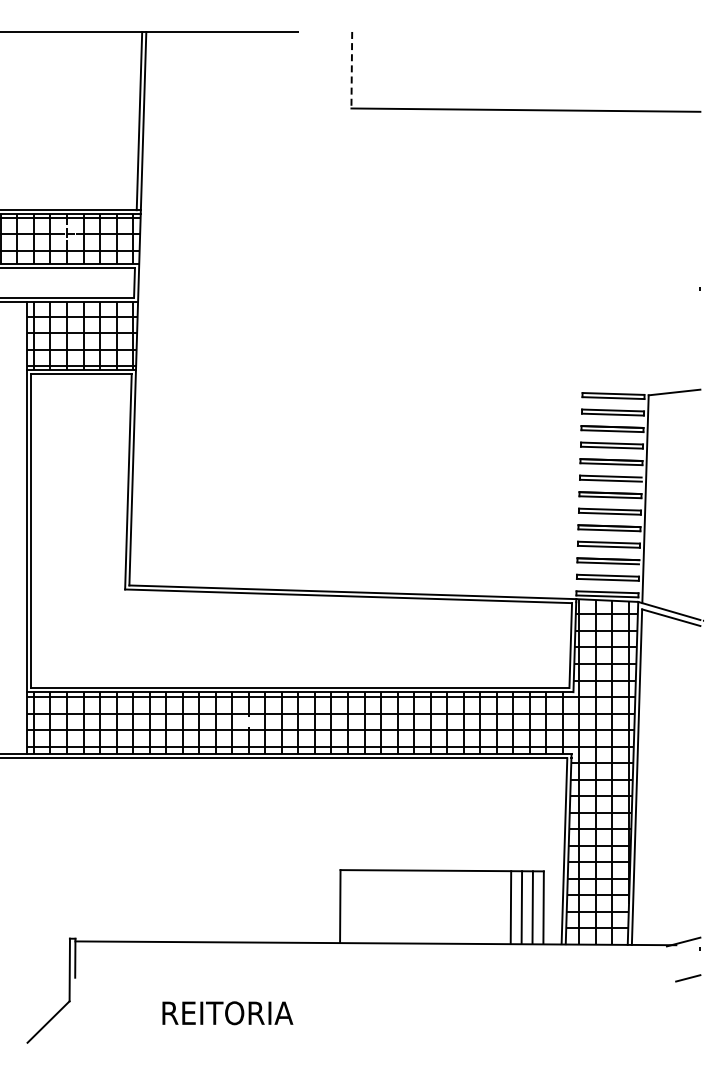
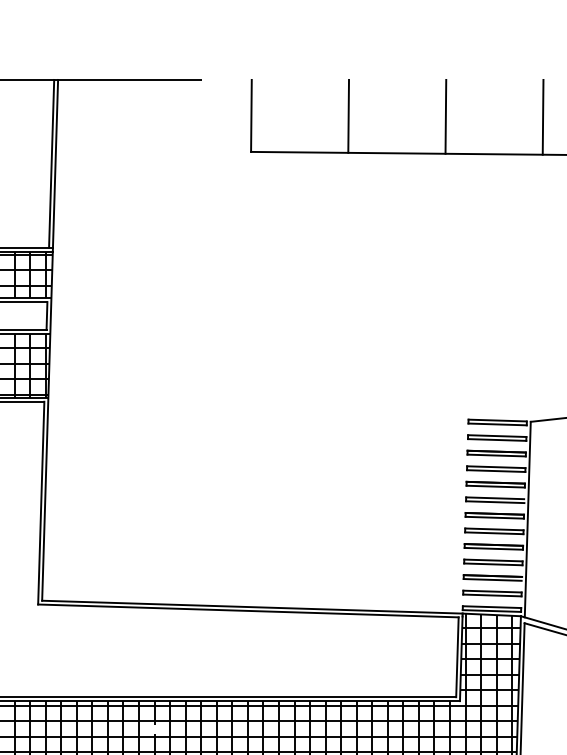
line: (351, 70) -> (251, 116), dashed -> solid
line: (454, 70) -> (348, 116), added
line: (558, 70) -> (445, 116), added
line: (661, 71) -> (542, 117), added

